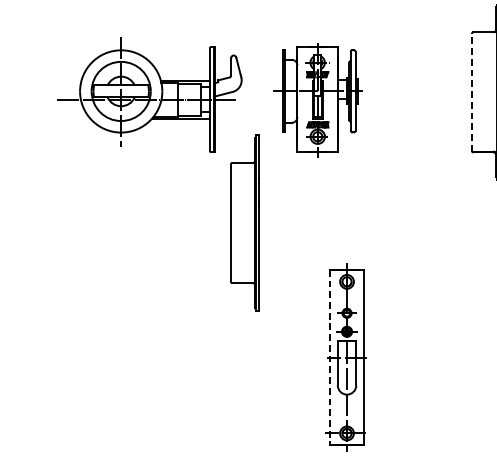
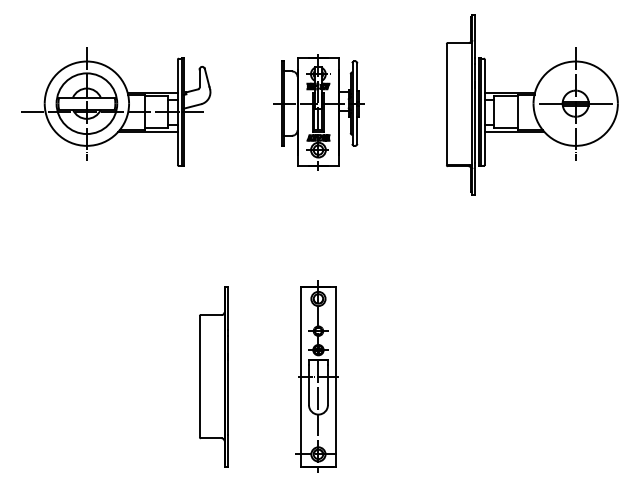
line: (471, 92) -> (446, 104), dashed -> solid
part: (317, 100) -> (318, 112), moved
part: (244, 222) -> (213, 376), moved
line: (330, 358) -> (301, 377), dashed -> solid

